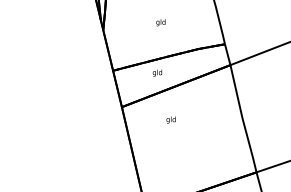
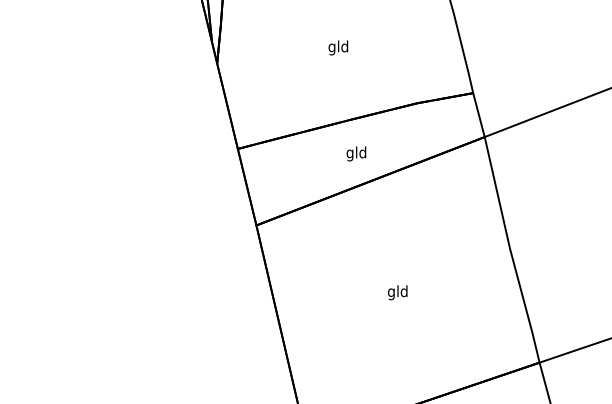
text: (157, 72) -> (356, 152), moved
text: (170, 119) -> (396, 291), moved

